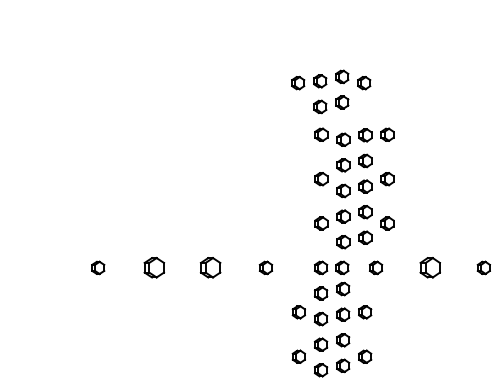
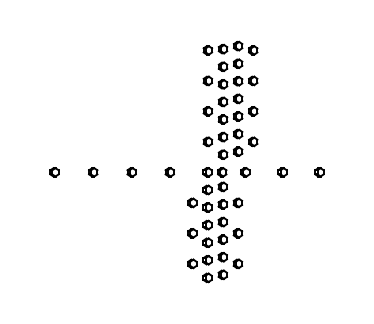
part: (331, 90) -> (230, 55), moved
part: (154, 268) -> (93, 172), size x0.62
part: (210, 268) -> (131, 172), size x0.62
part: (430, 268) -> (282, 172), size x0.62

